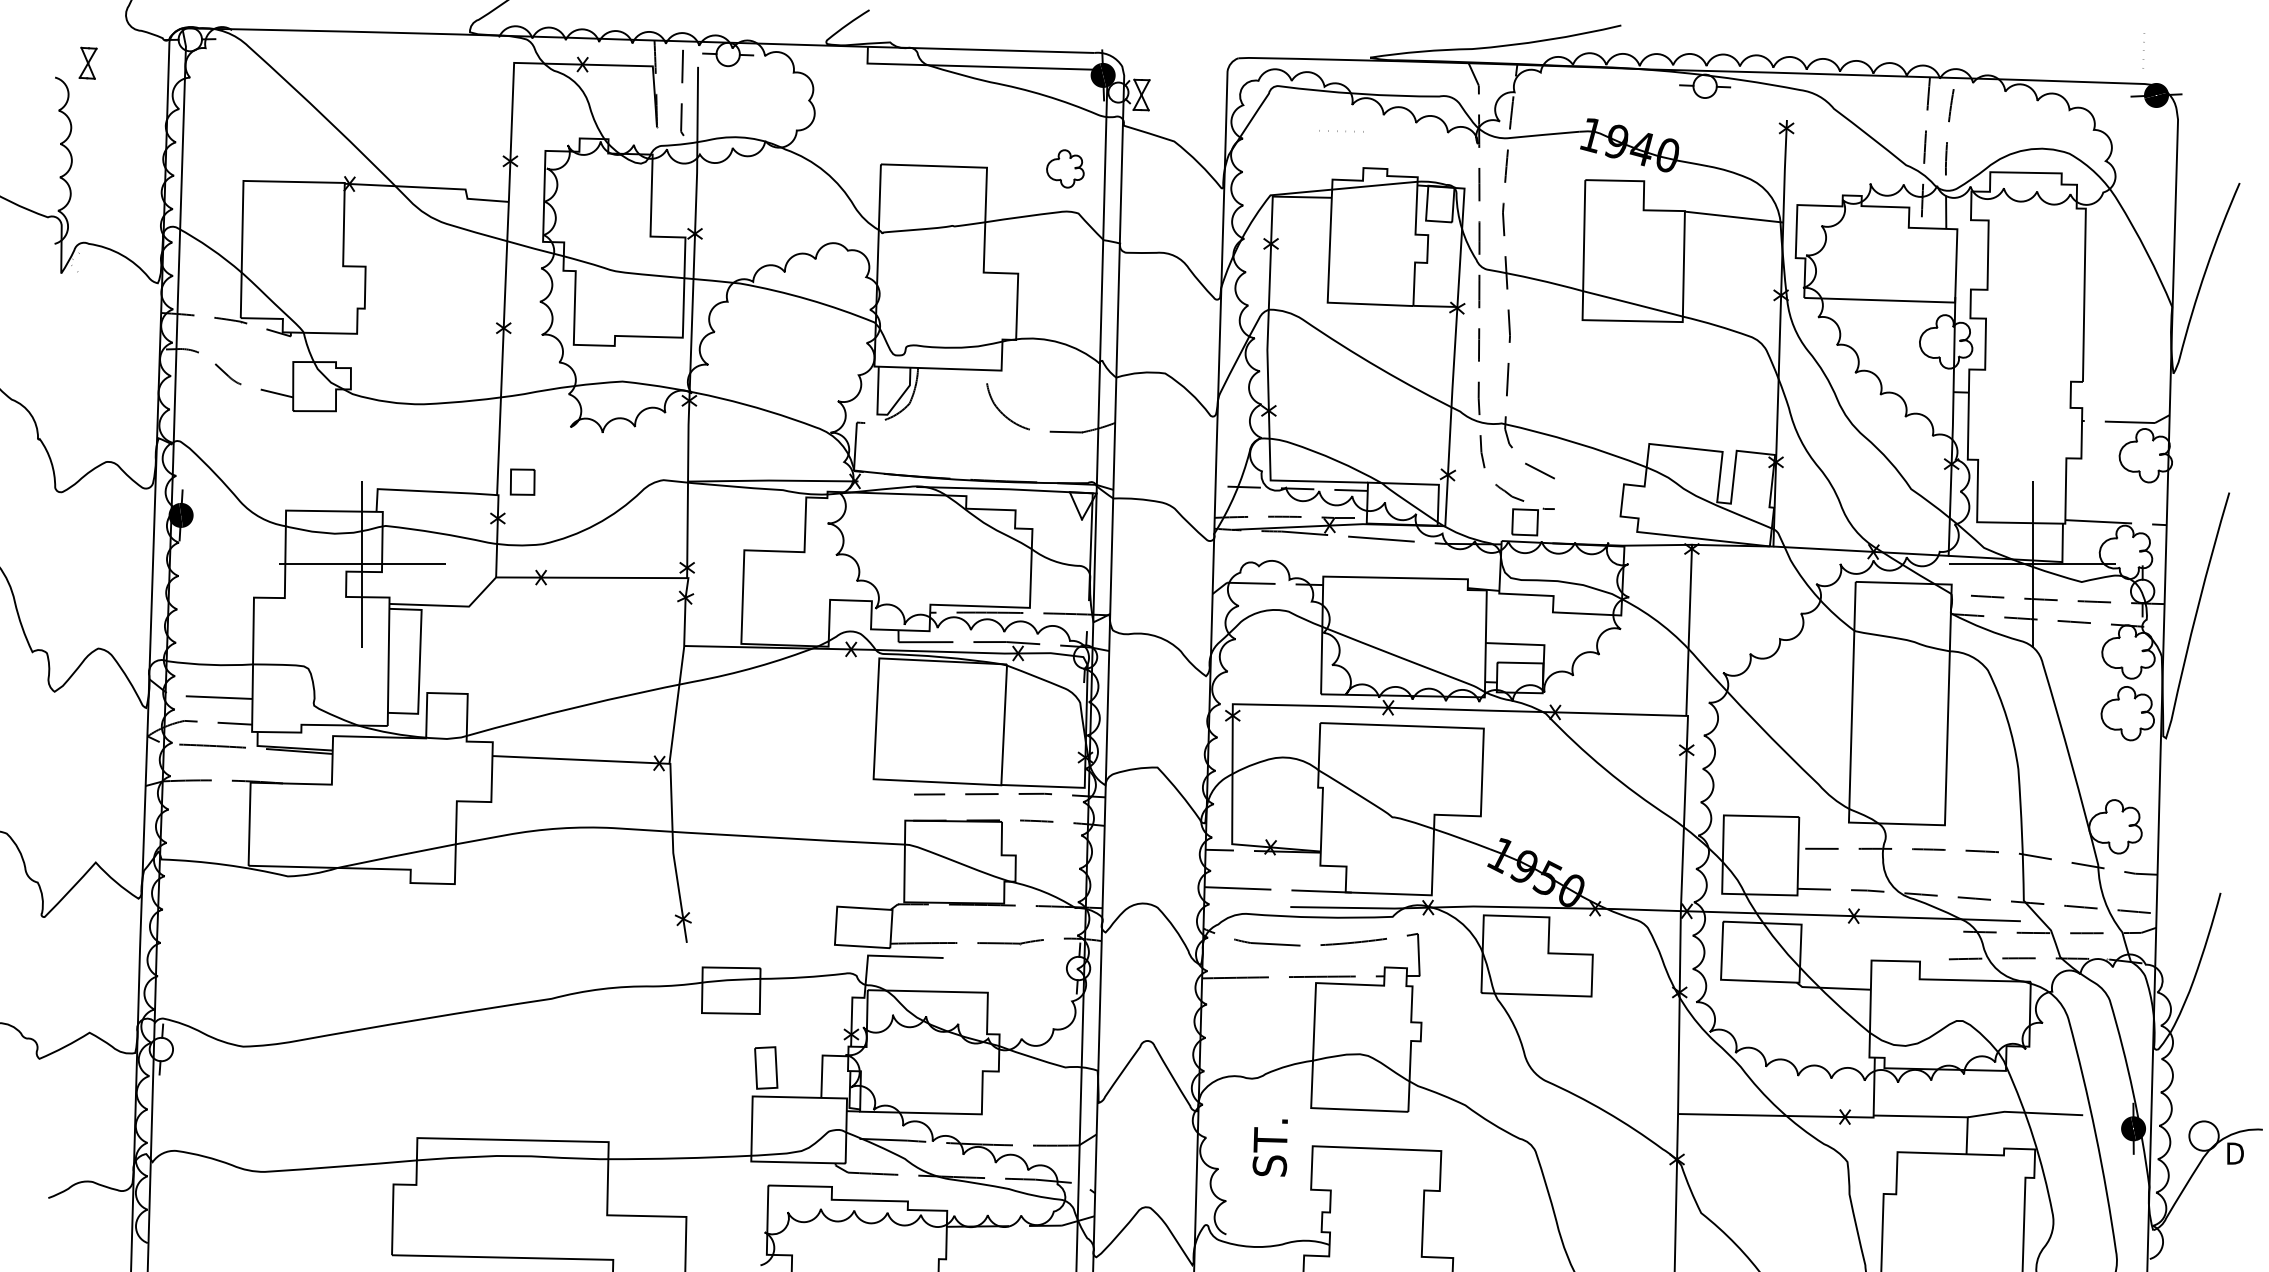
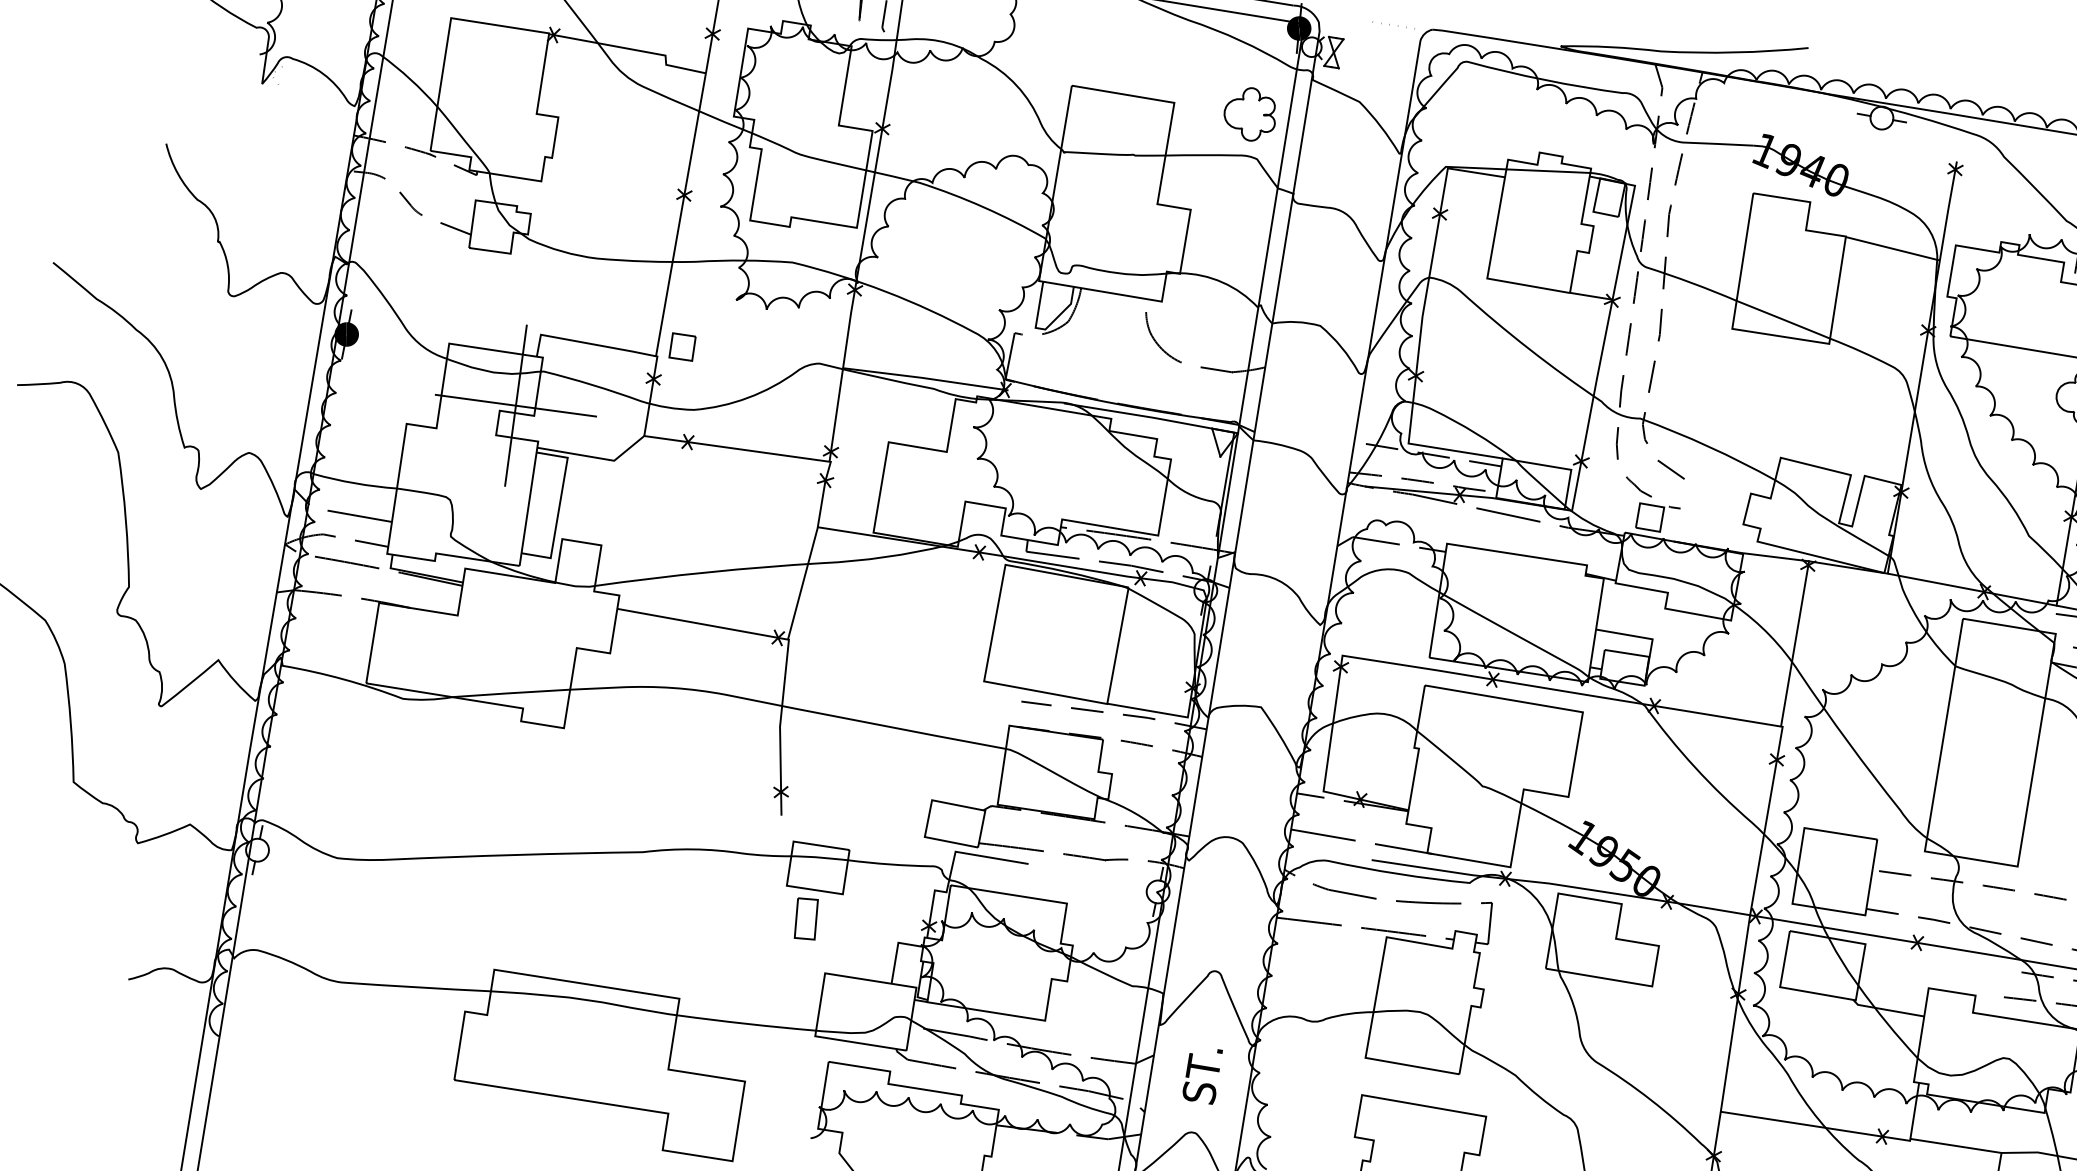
line: (1337, 131) -> (1389, 25), moved
part: (1065, 168) -> (1250, 113), size x1.43
part: (766, 1067) -> (806, 918), moved
text: (1269, 1147) -> (1201, 1074), moved

